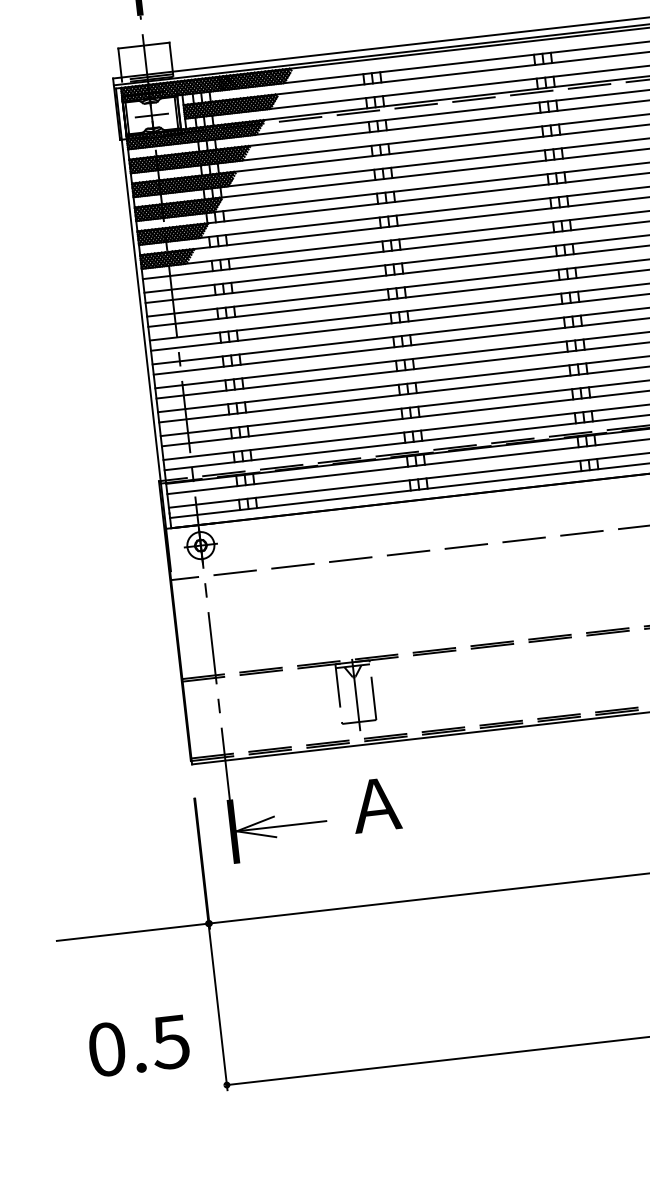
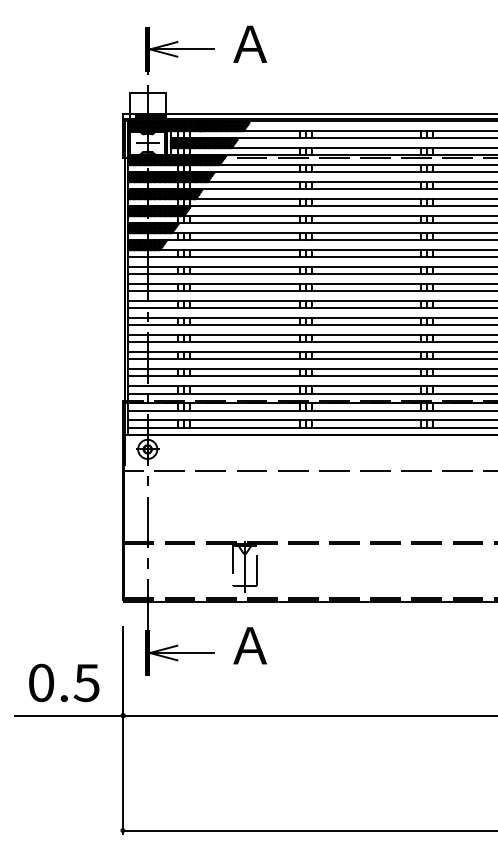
text: (139, 1045) -> (64, 682), moved

